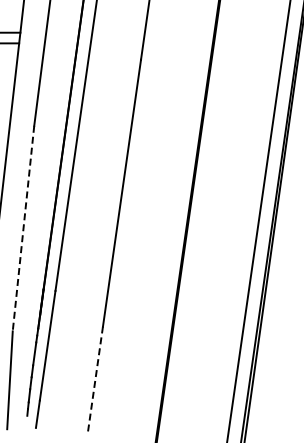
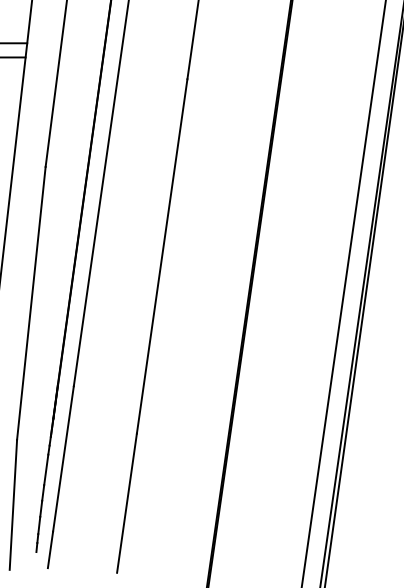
line: (23, 229) -> (31, 304), dashed -> solid
line: (95, 379) -> (126, 503), dashed -> solid

